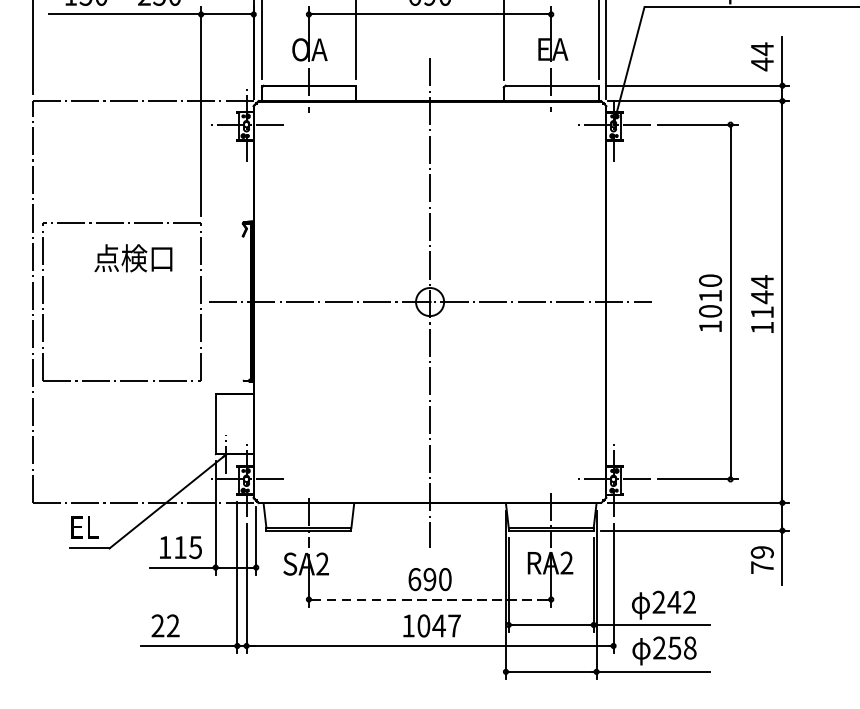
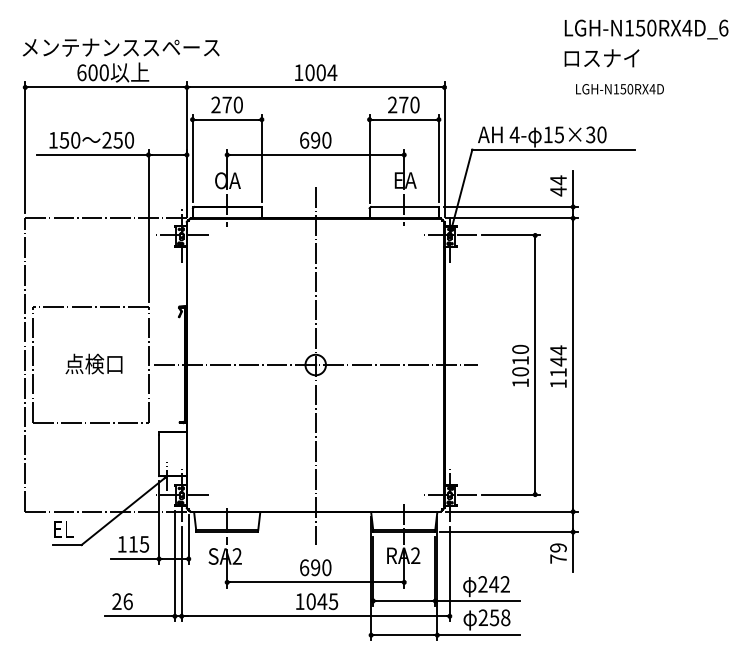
text: (132, 257) -> (93, 363), moved
line: (429, 599) -> (315, 582), dashed -> solid
text: (172, 625) -> (127, 601), 22 -> 26
text: (454, 625) -> (333, 601), 1047 -> 1045

